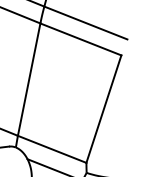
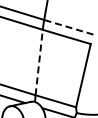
line: (85, 23) -> (68, 27), solid -> dashed
line: (29, 79) -> (39, 62), solid -> dashed

